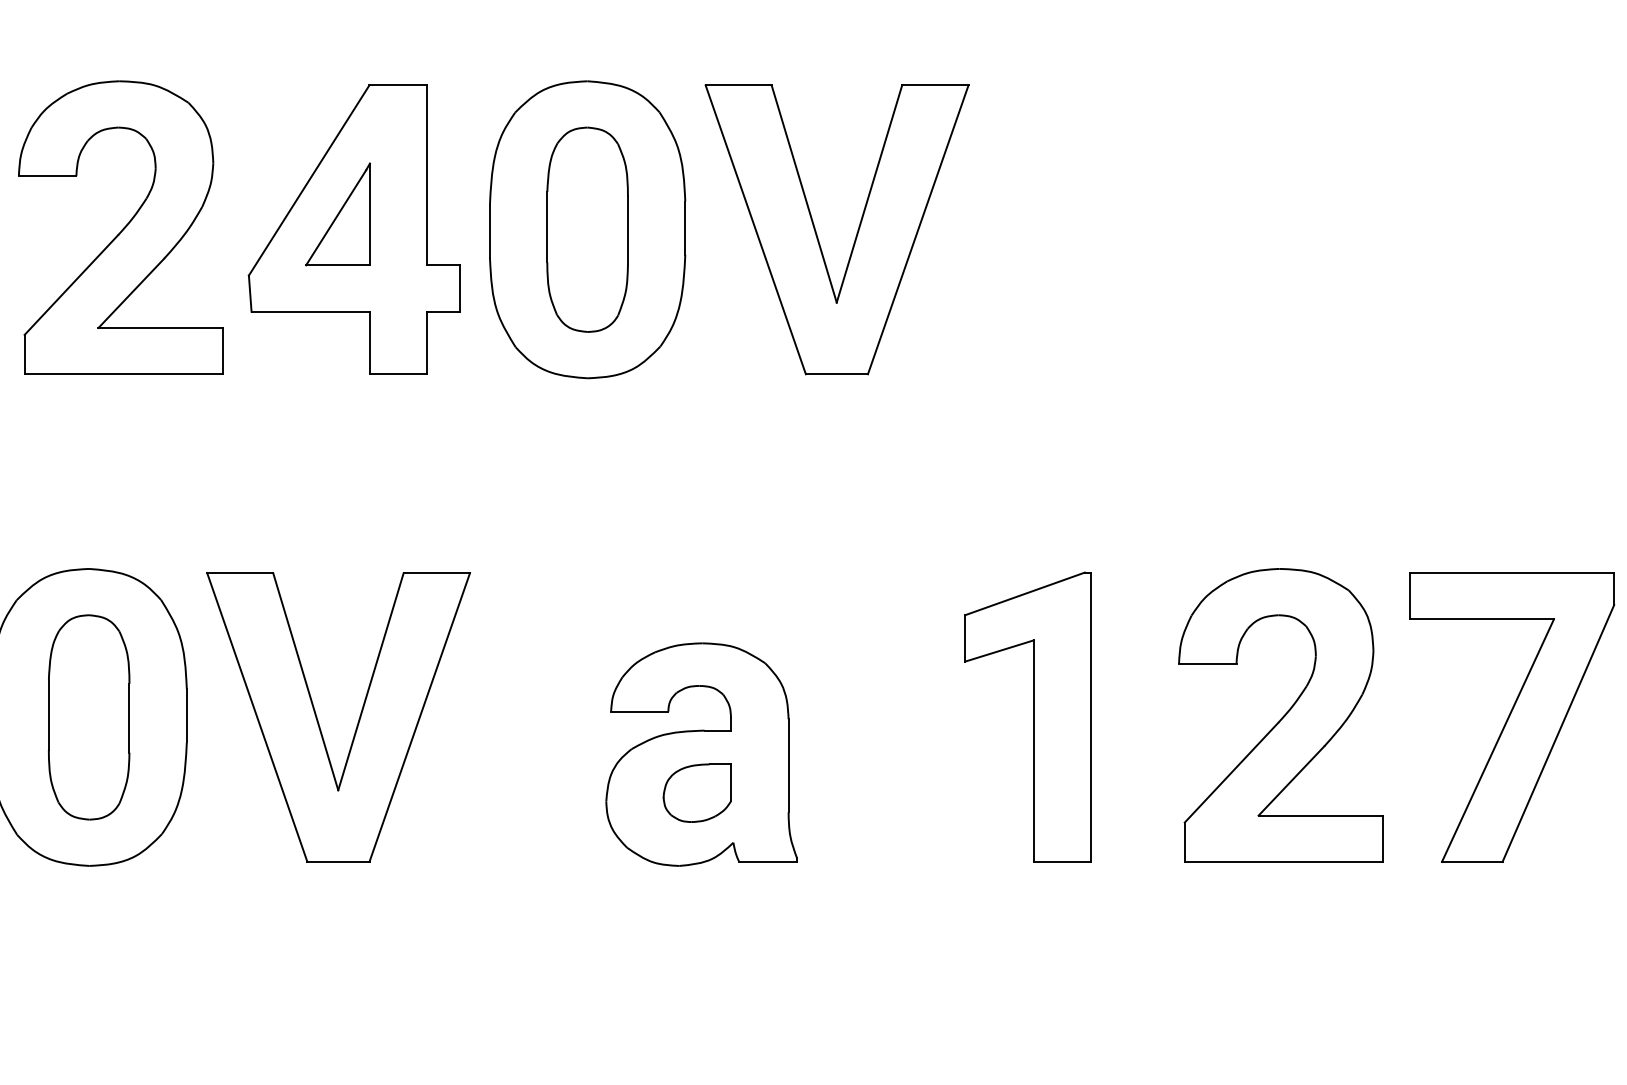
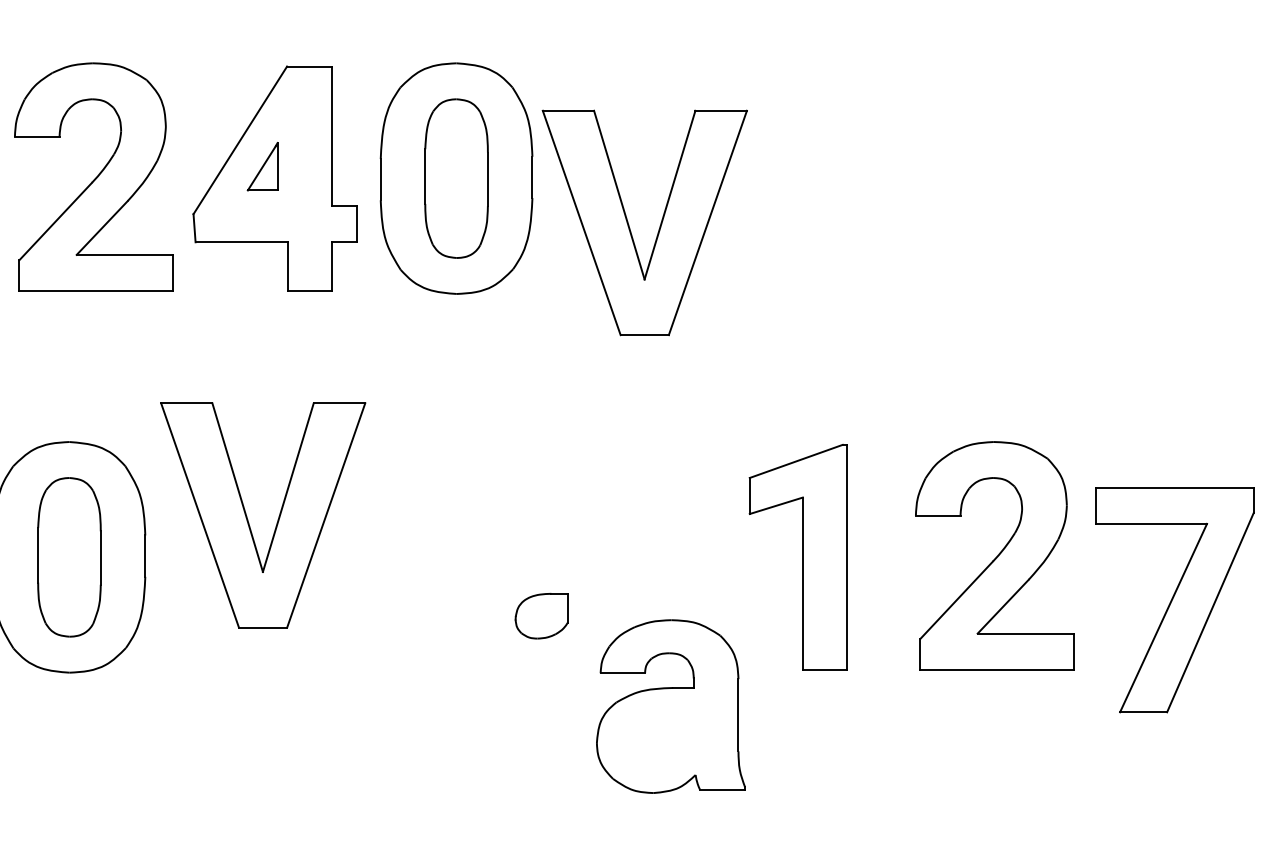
part: (337, 214) -> (262, 166), size x0.6
part: (817, 234) -> (629, 226), moved
part: (1512, 717) -> (1174, 600), moved
part: (357, 722) -> (277, 519), moved
part: (701, 754) -> (670, 706), moved

